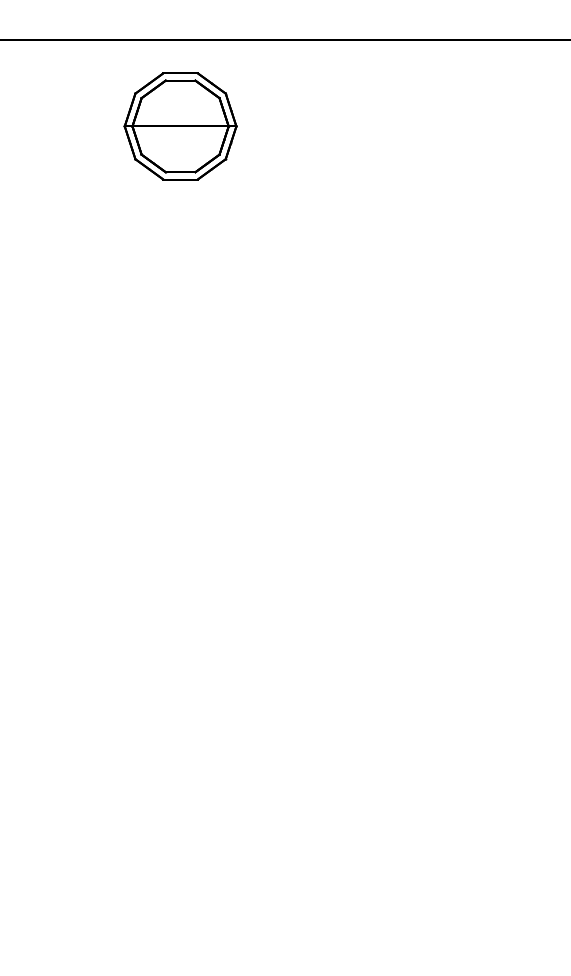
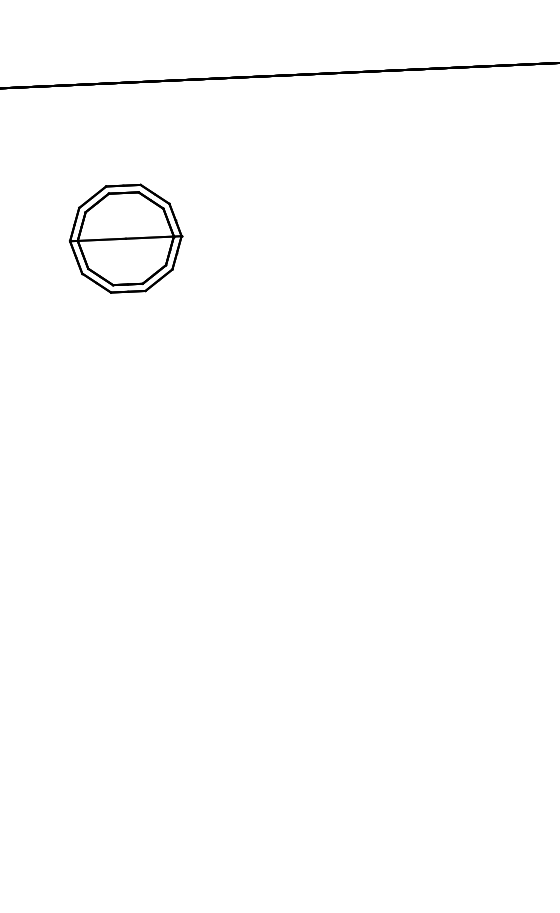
part: (180, 126) -> (125, 238), moved

